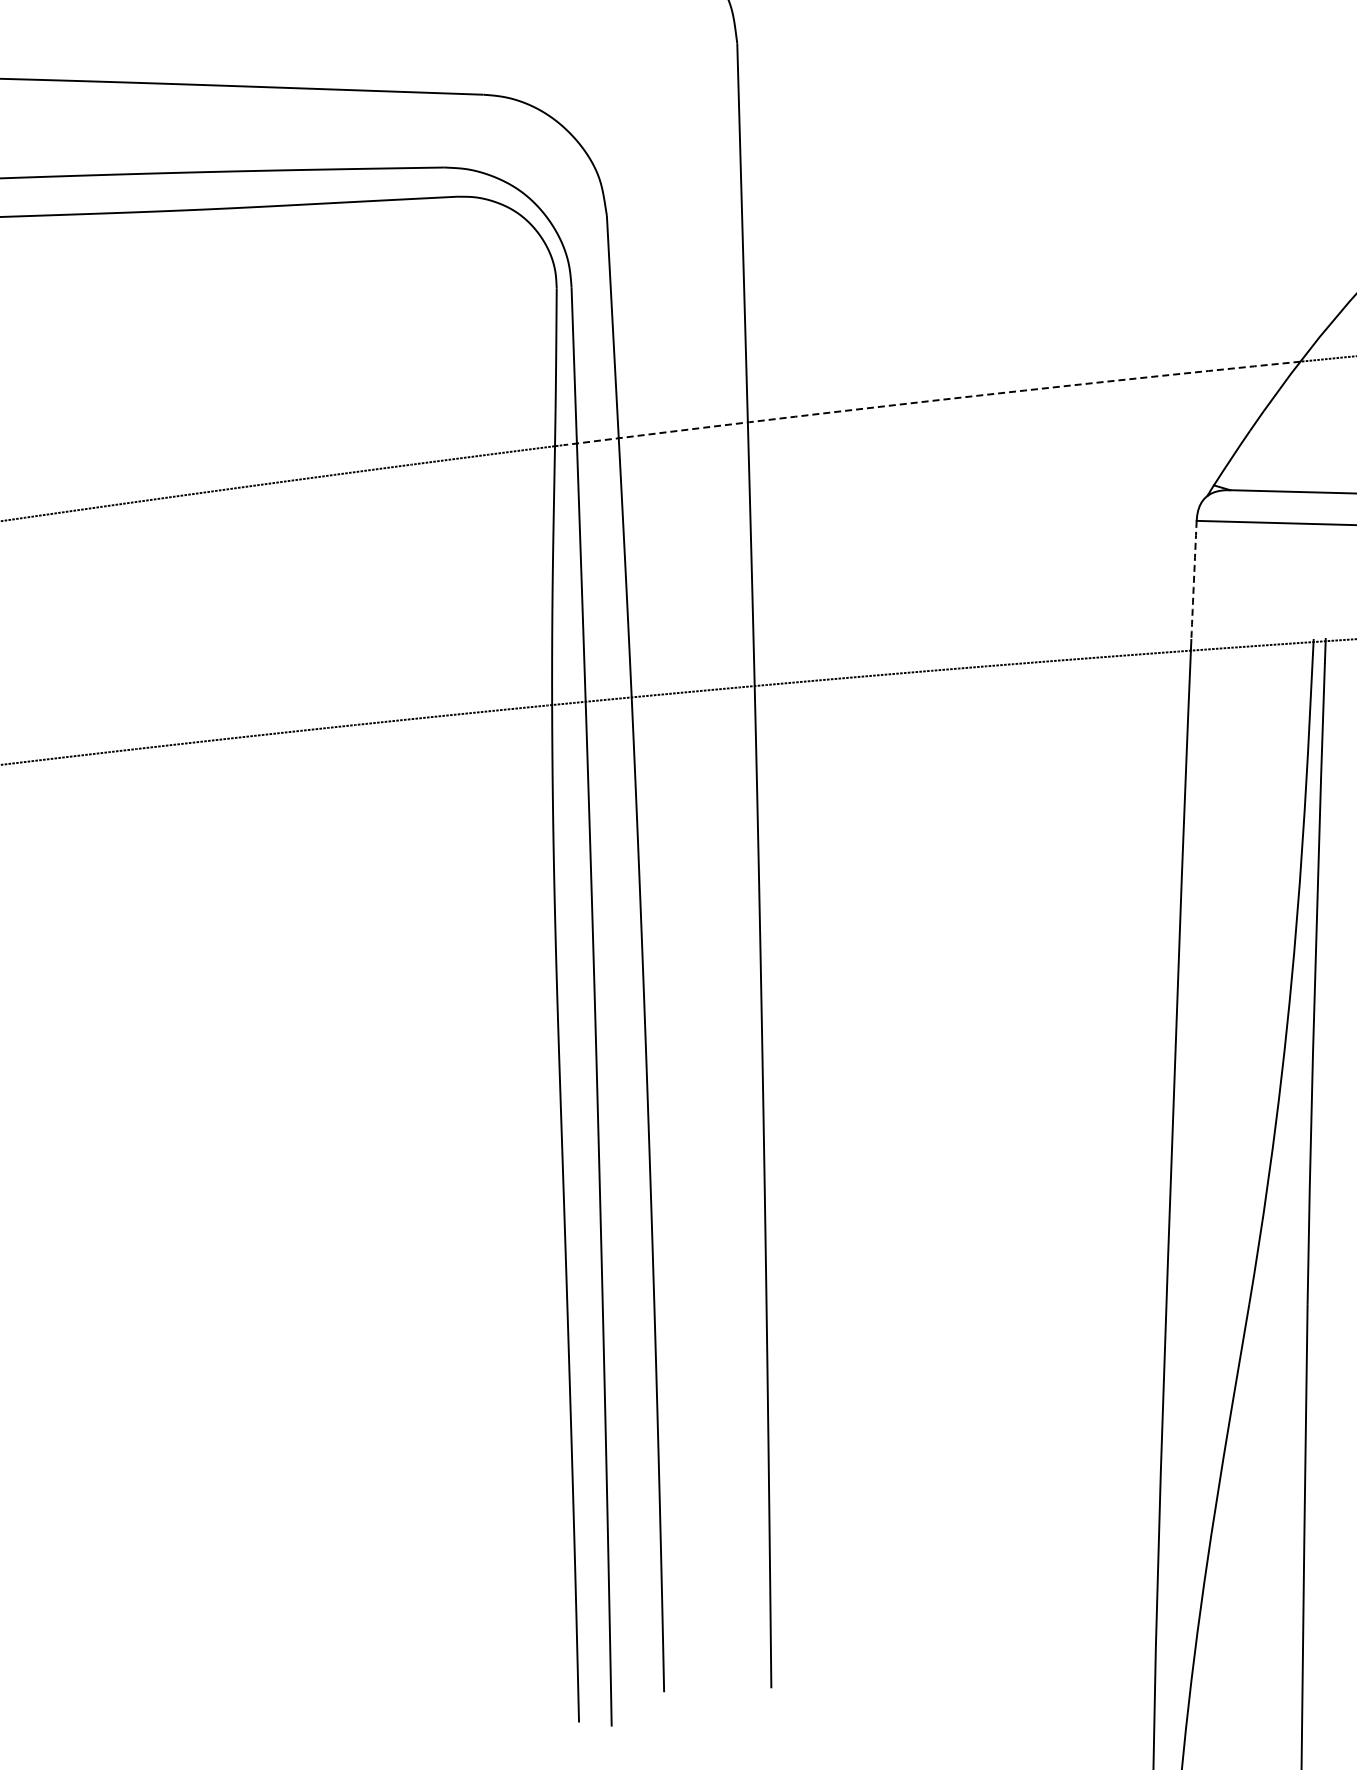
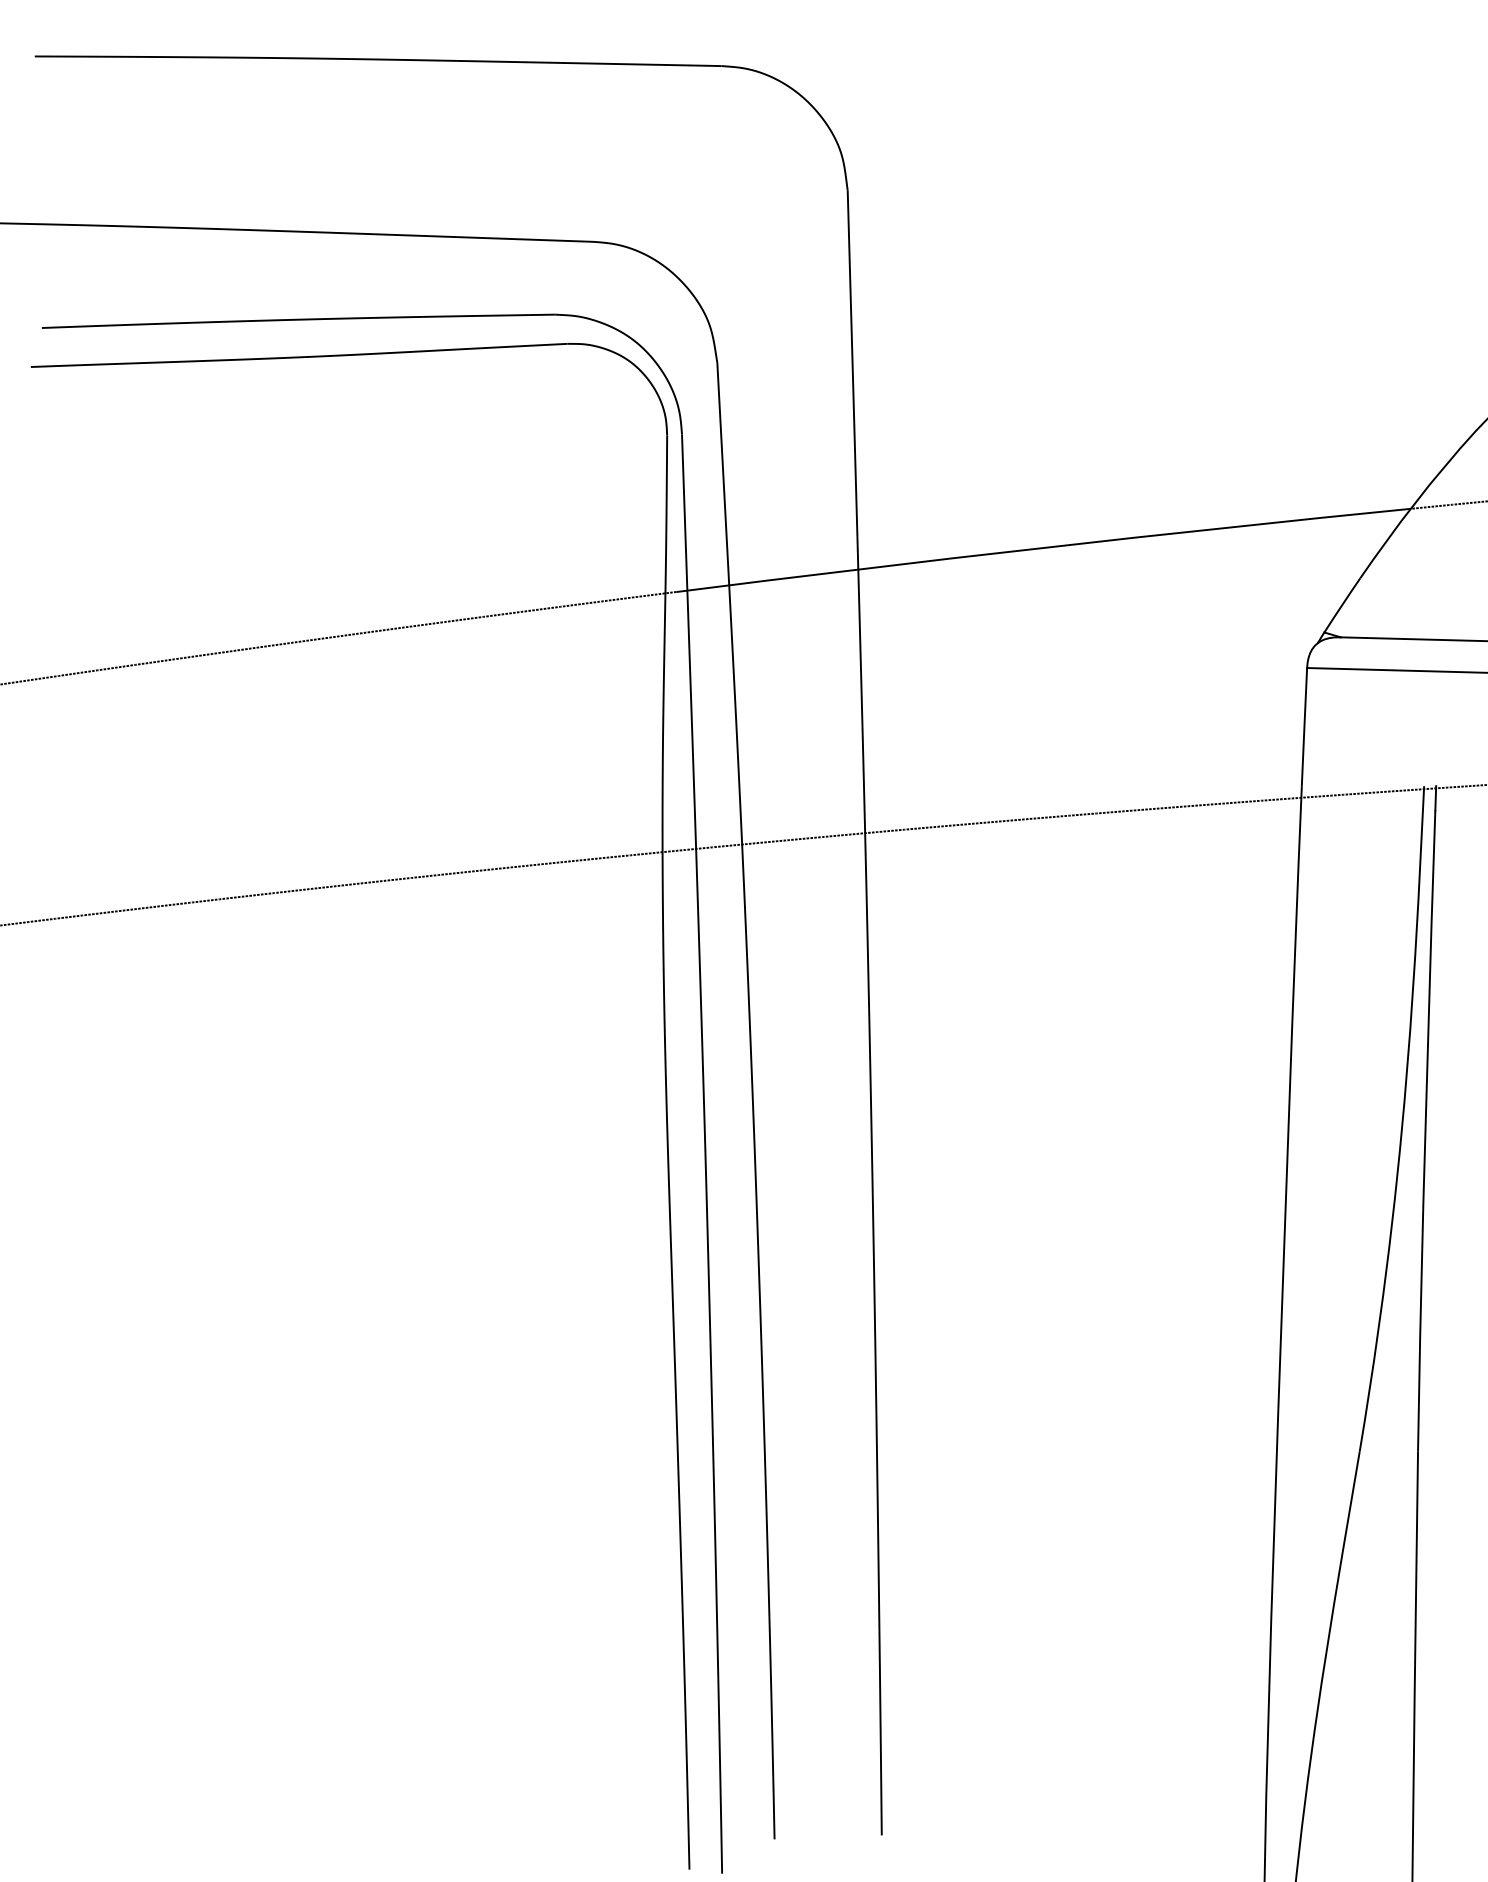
arc: (933, 400) -> (1043, 547), dashed -> solid
arc: (1194, 580) -> (1304, 727), dashed -> solid

